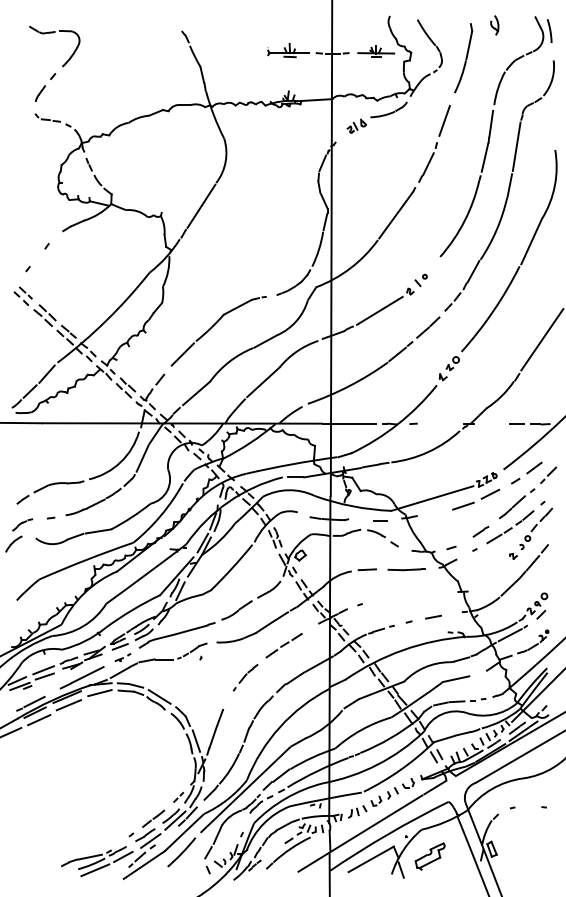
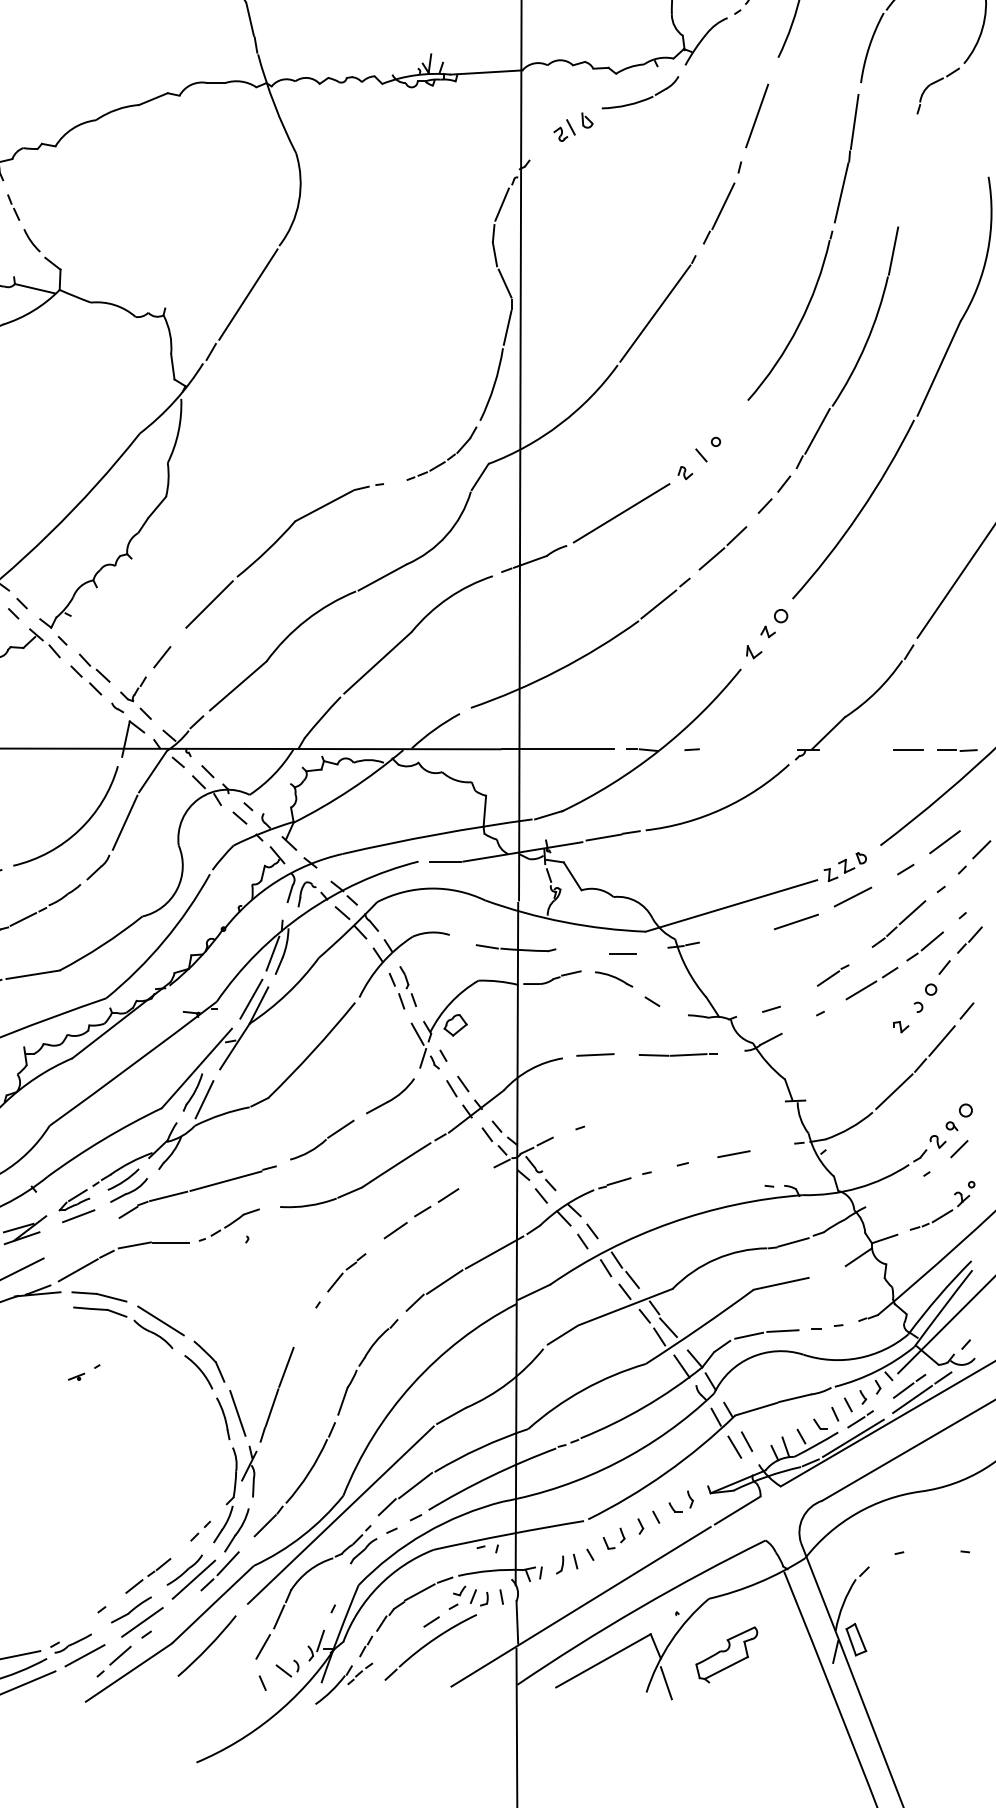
line: (516, 146) -> (907, 169), removed
line: (509, 635) -> (892, 1192), removed
part: (122, 657) -> (83, 1372), moved
line: (99, 693) -> (35, 1313), removed

